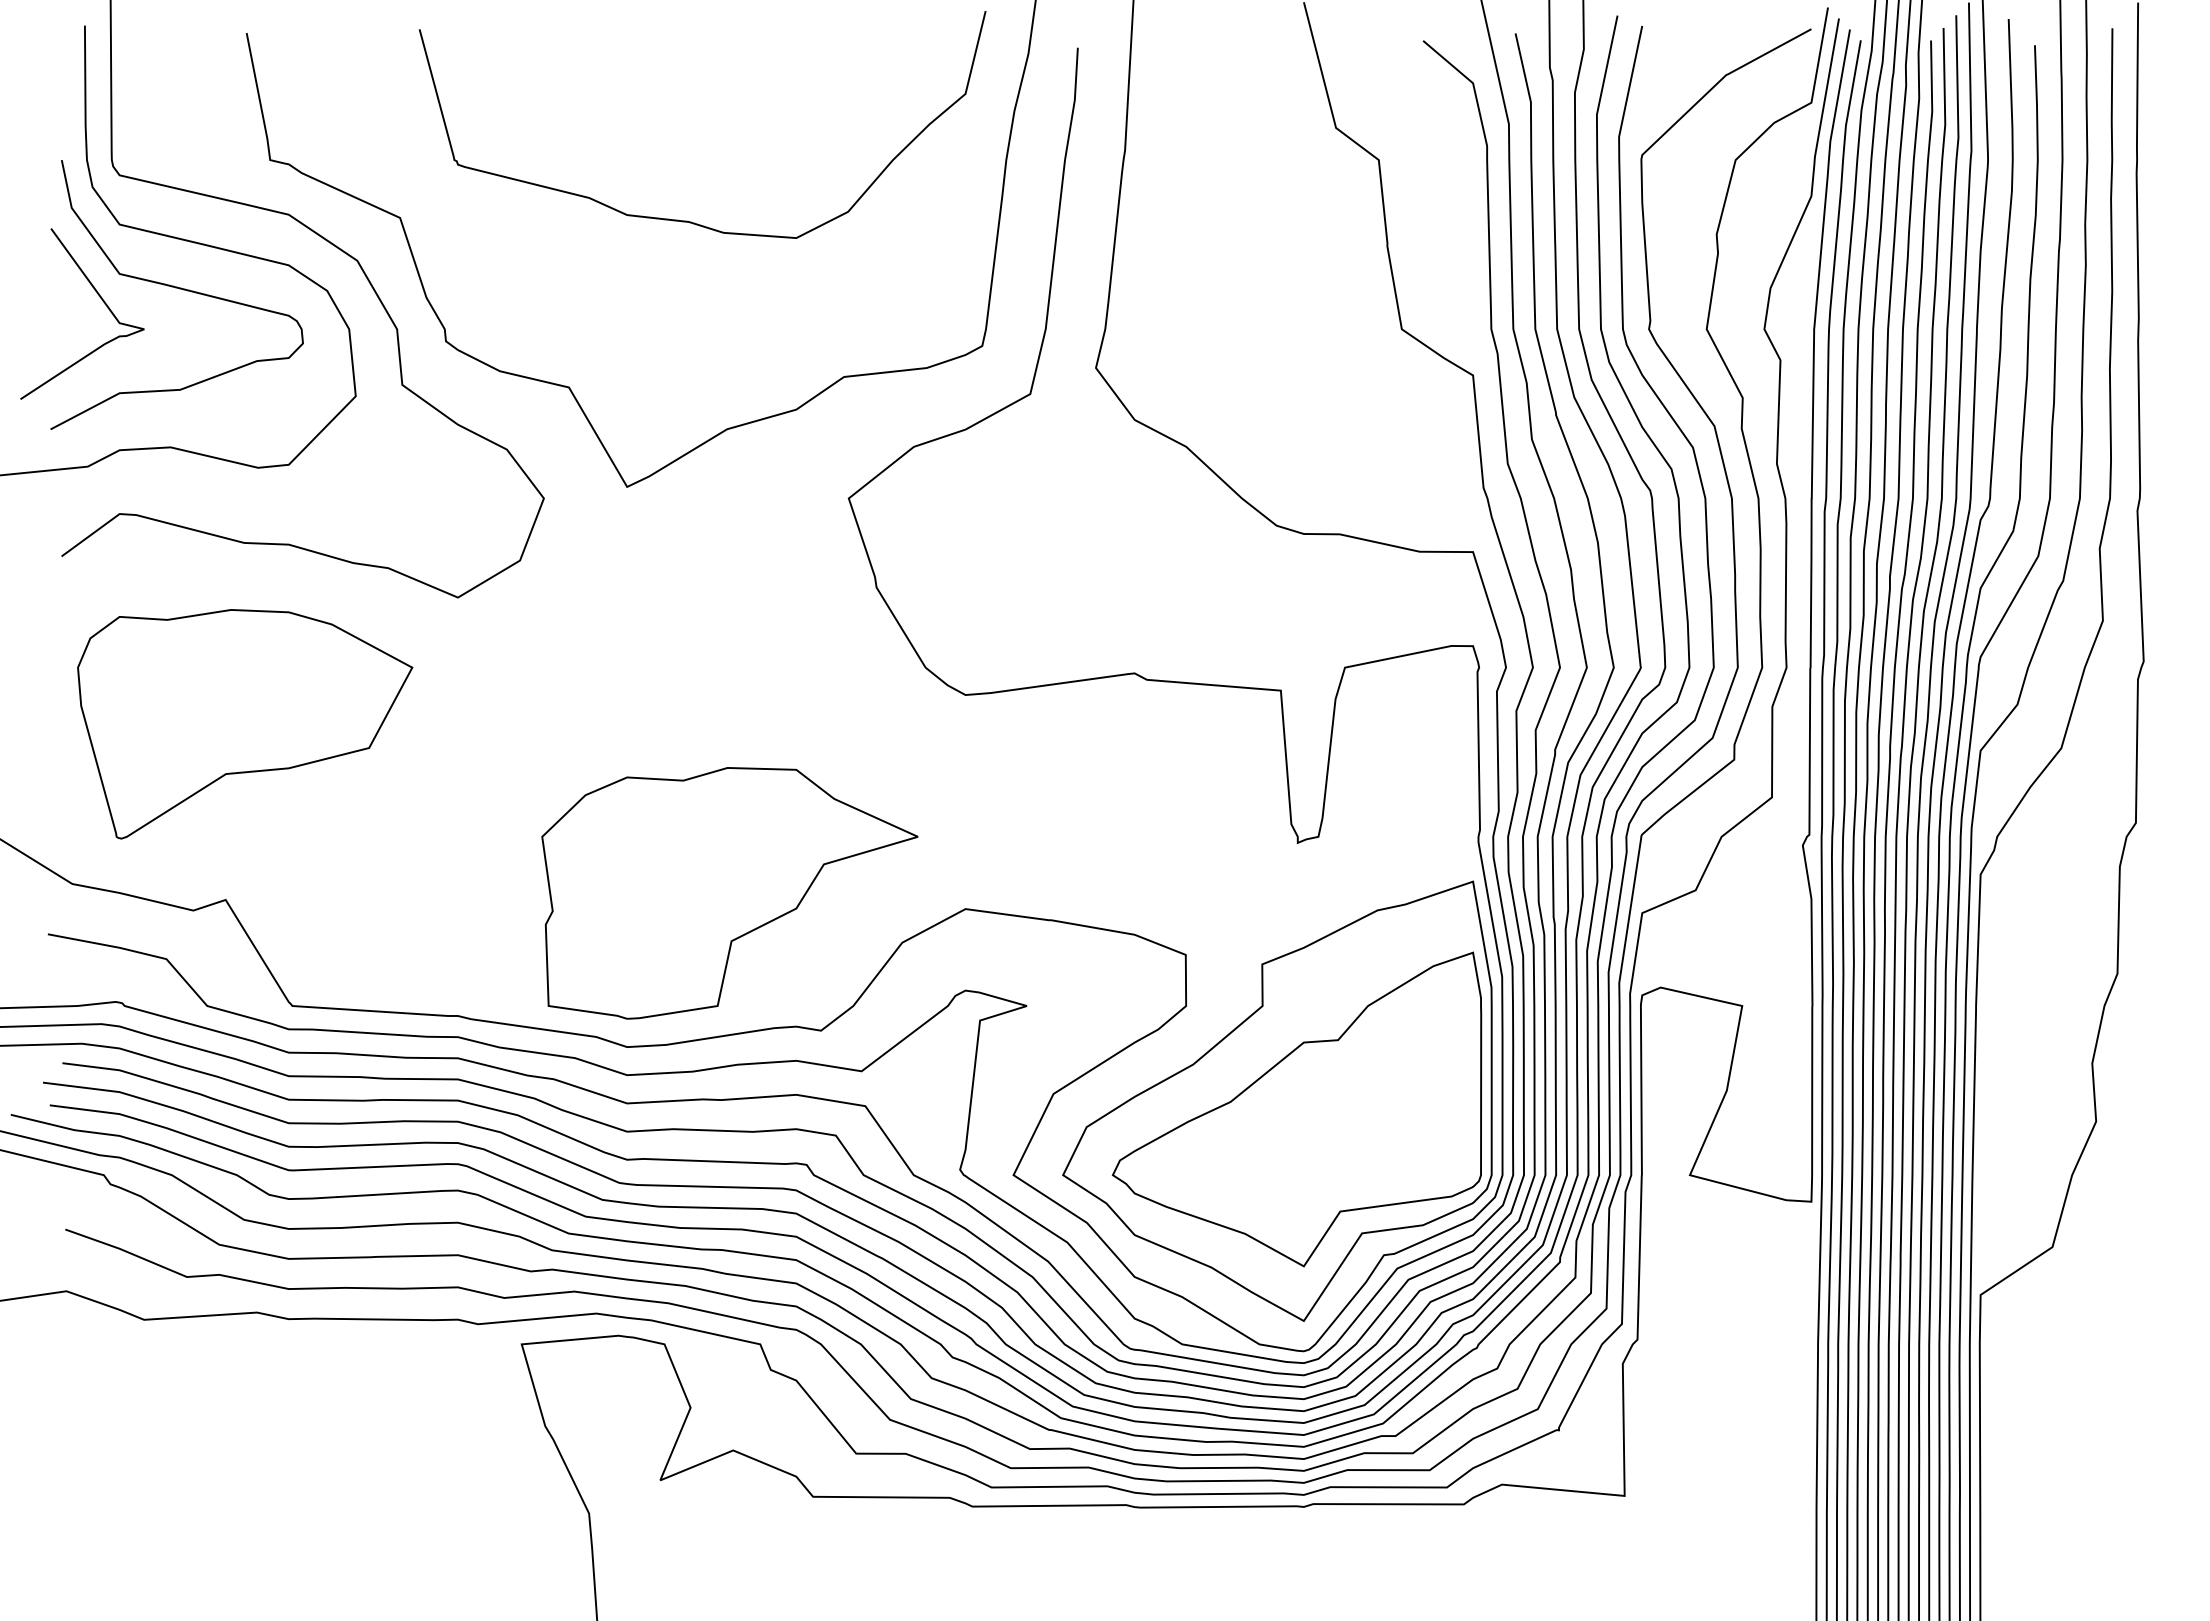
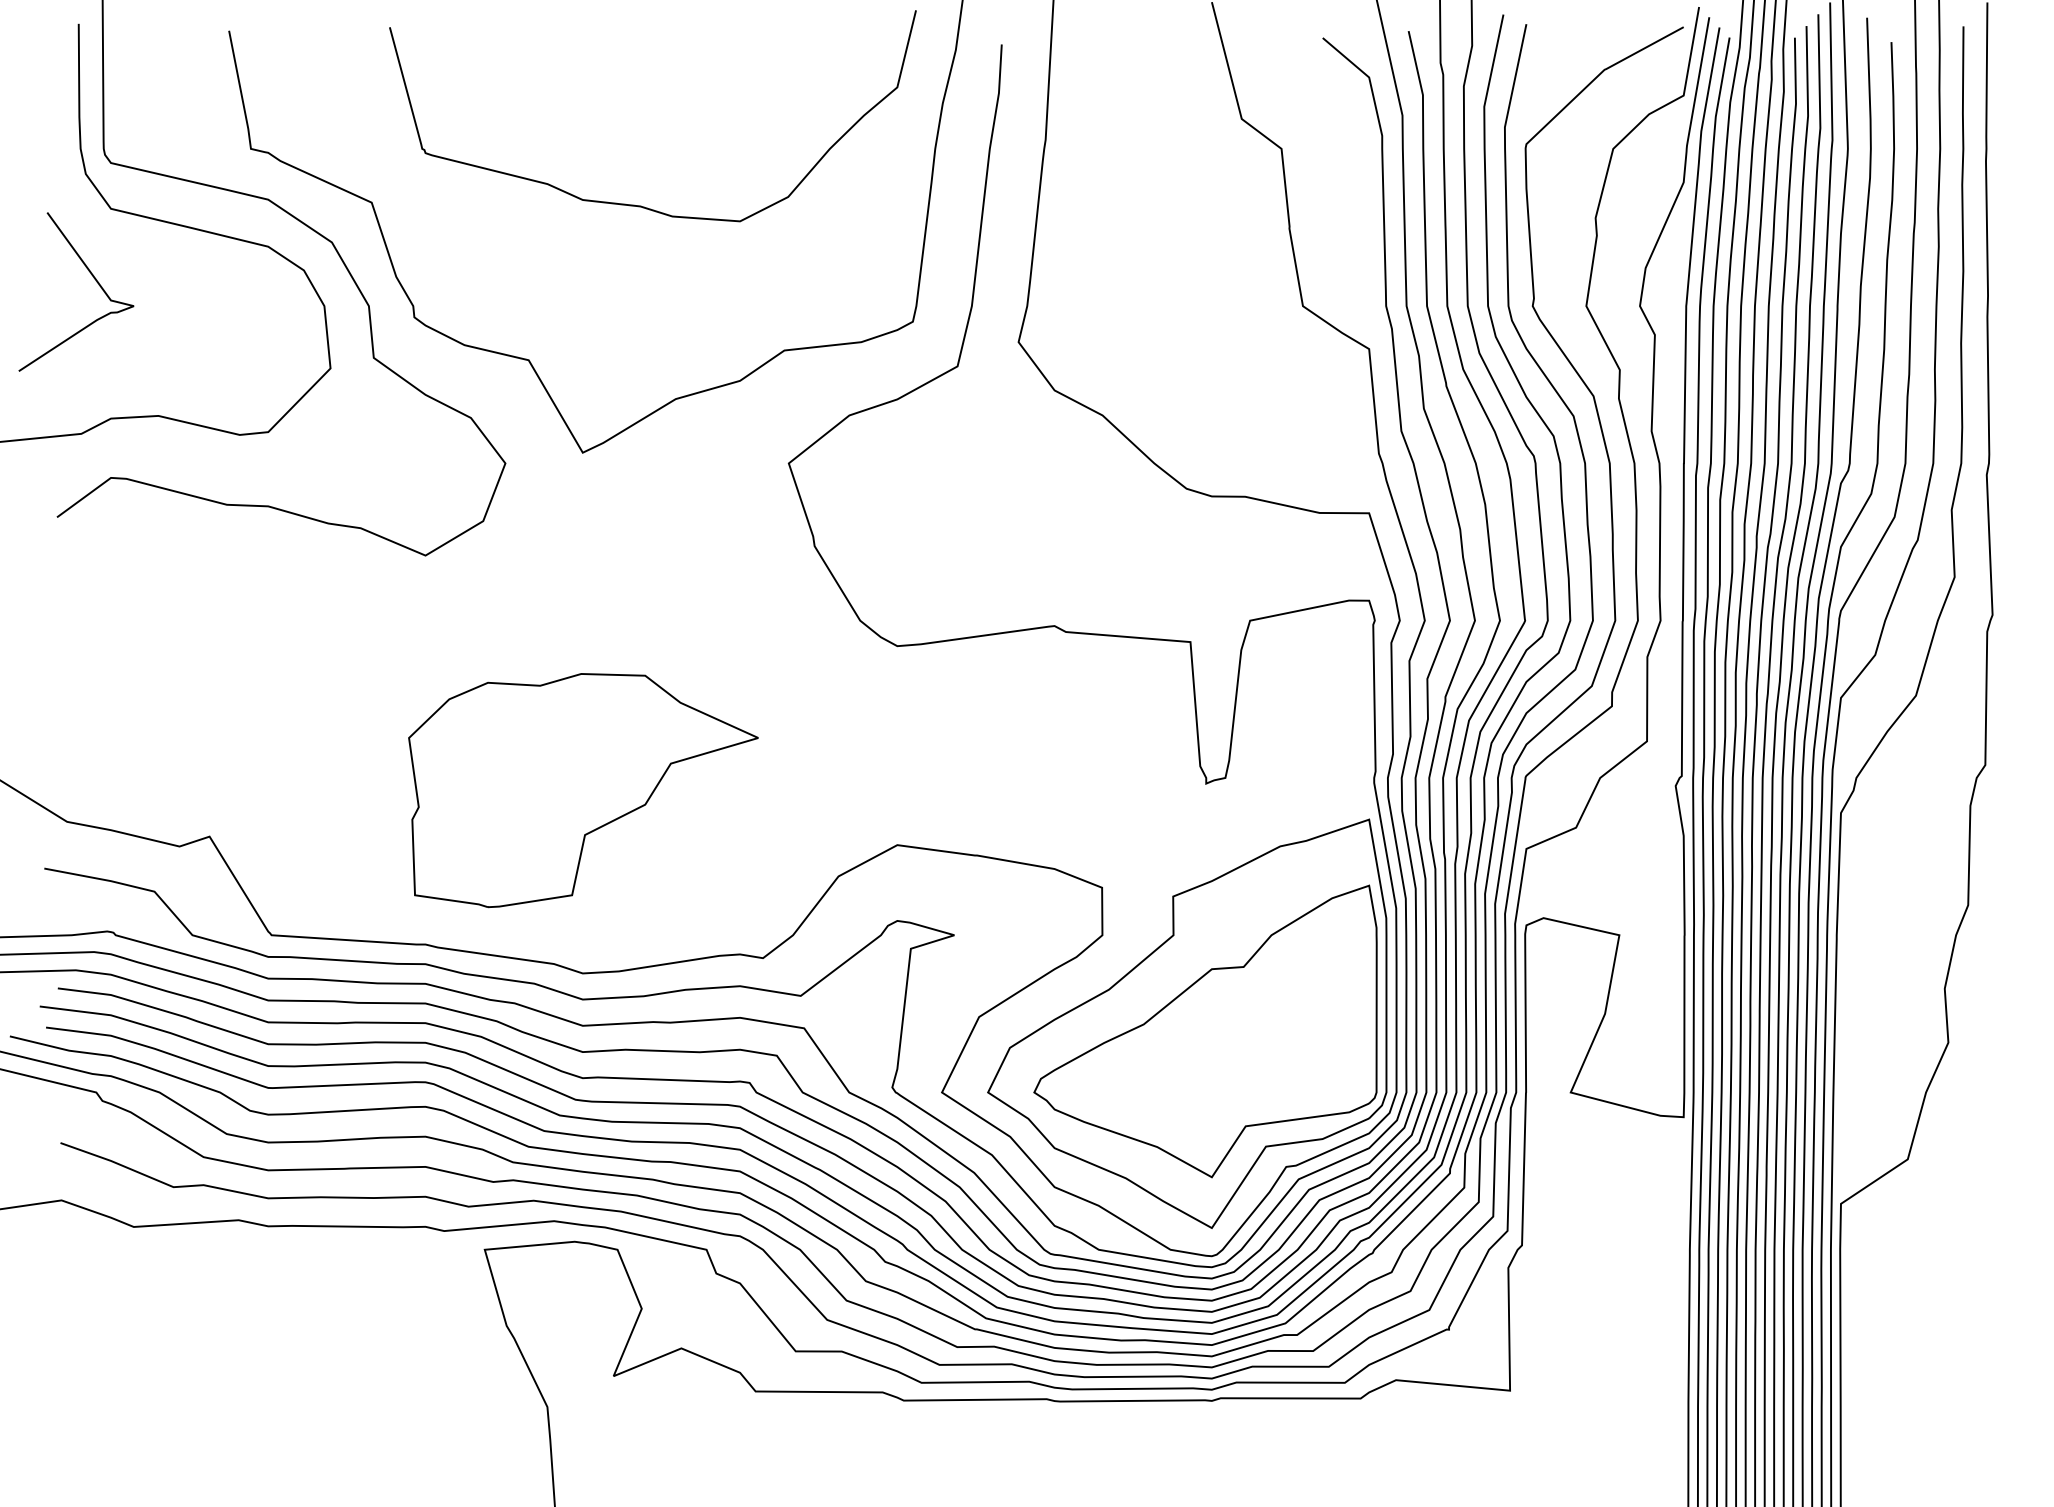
curve: (179, 289) -> (166, 269), removed
part: (245, 724) -> (228, 673), removed
part: (729, 893) -> (583, 790), moved

